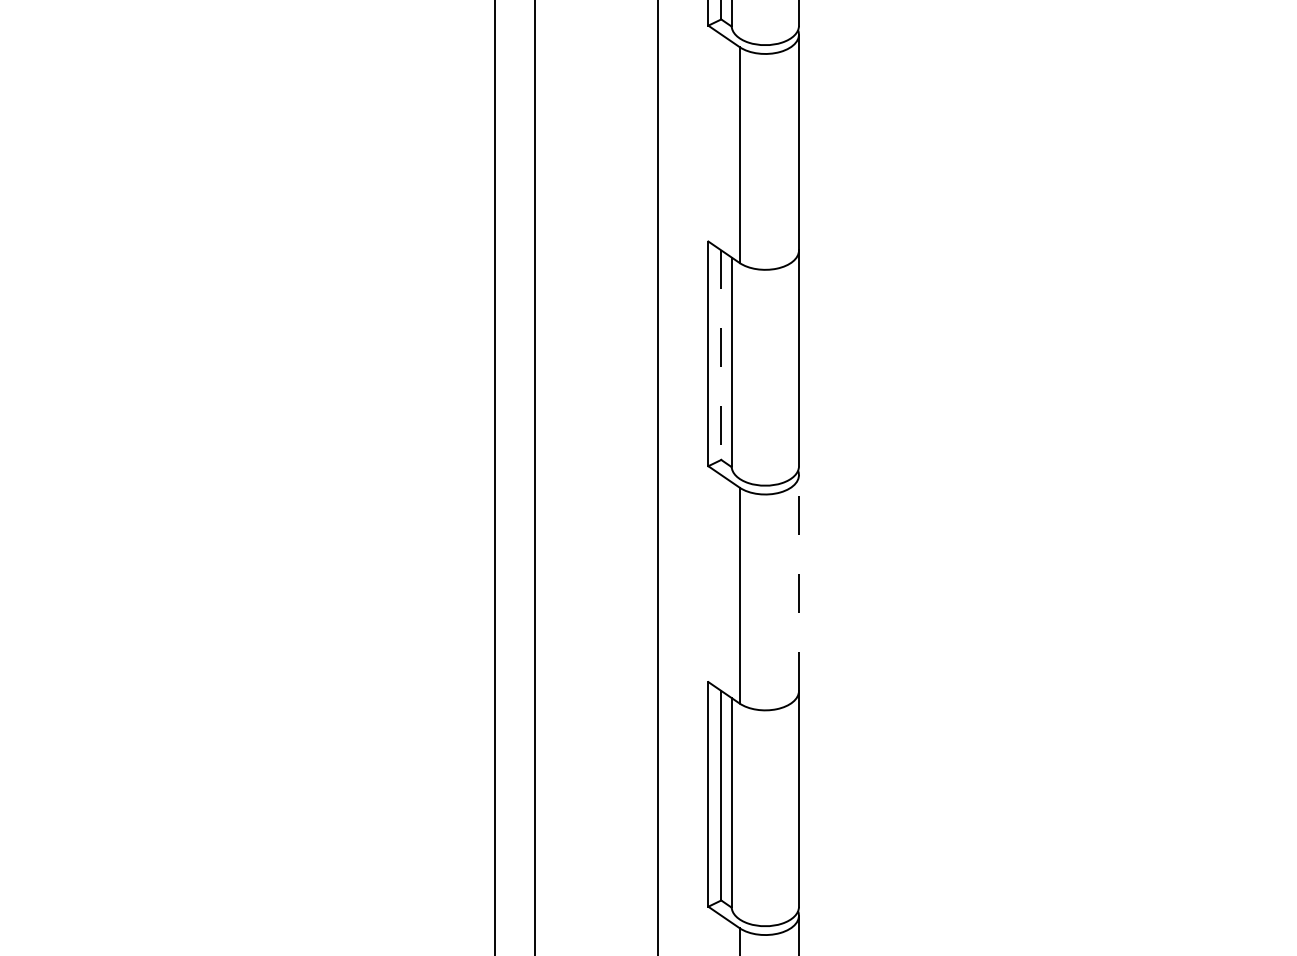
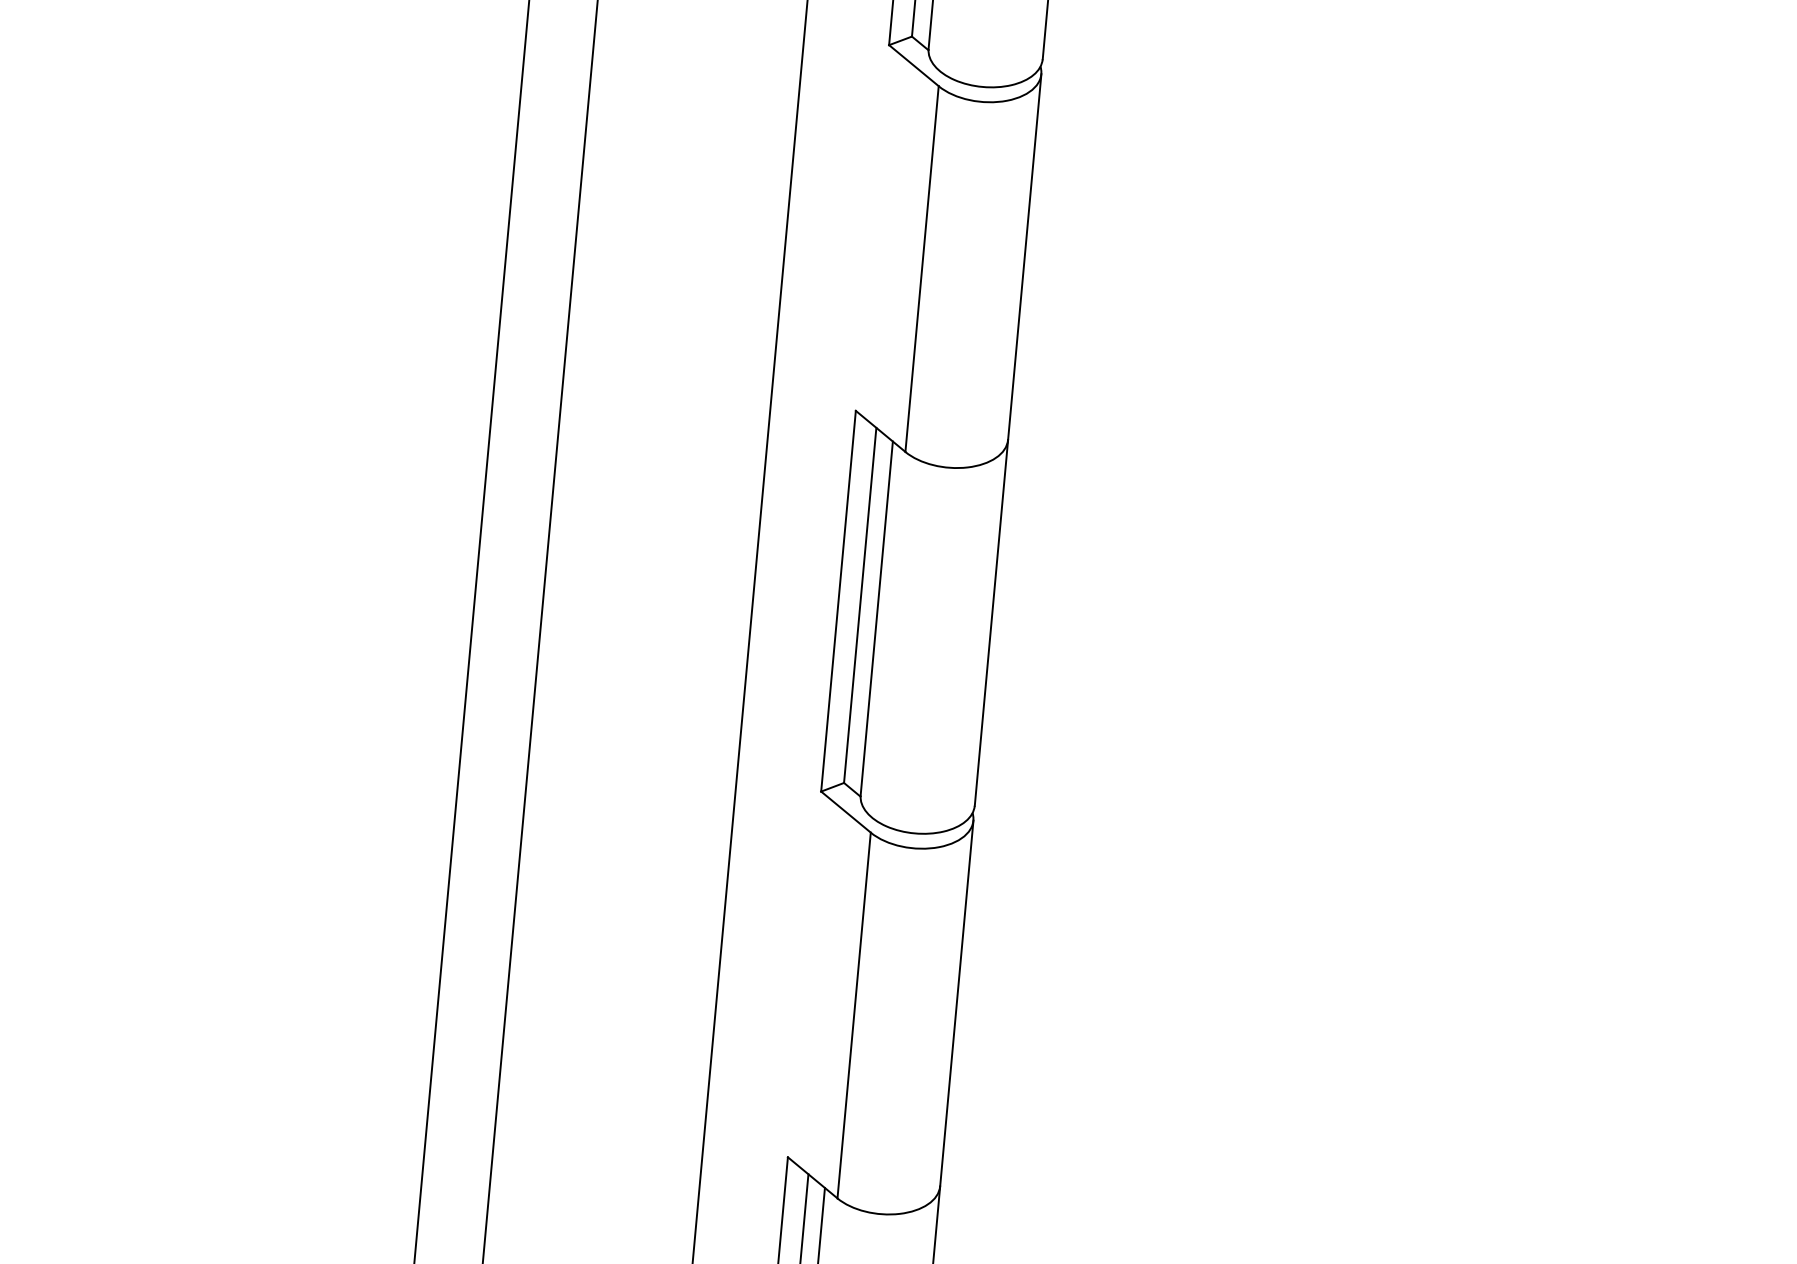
line: (721, 355) -> (860, 606), dashed -> solid
line: (799, 583) -> (957, 1004), dashed -> solid

